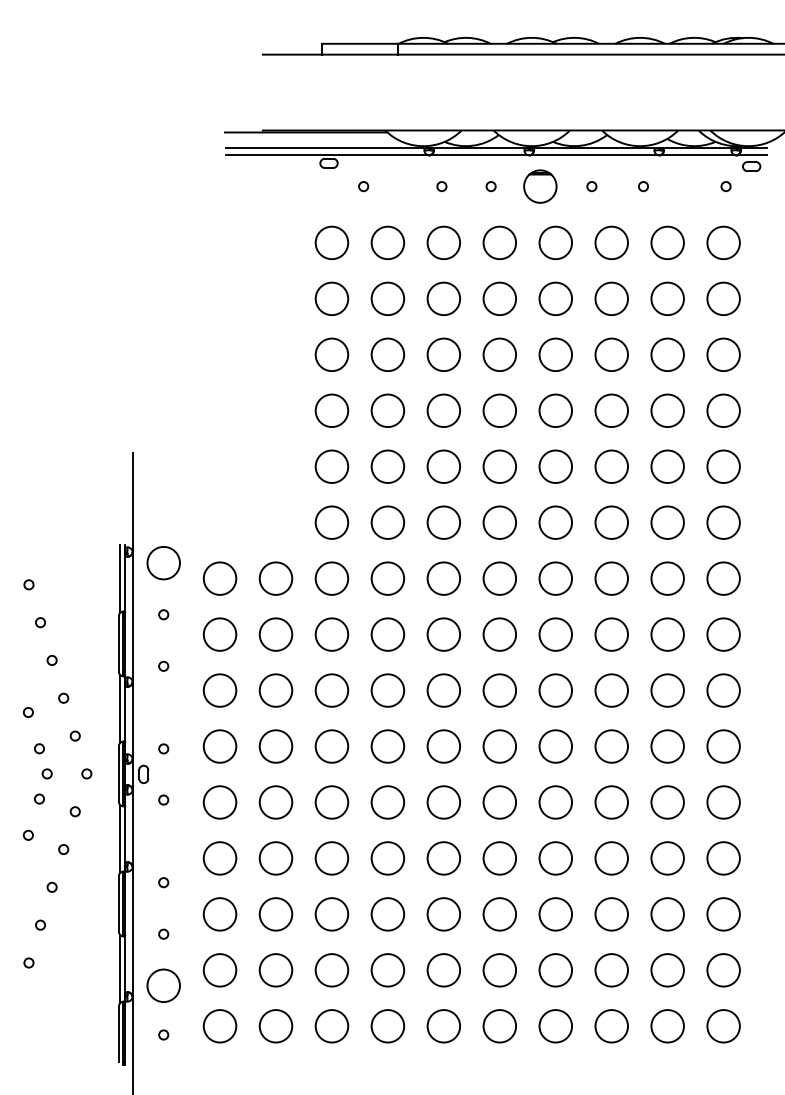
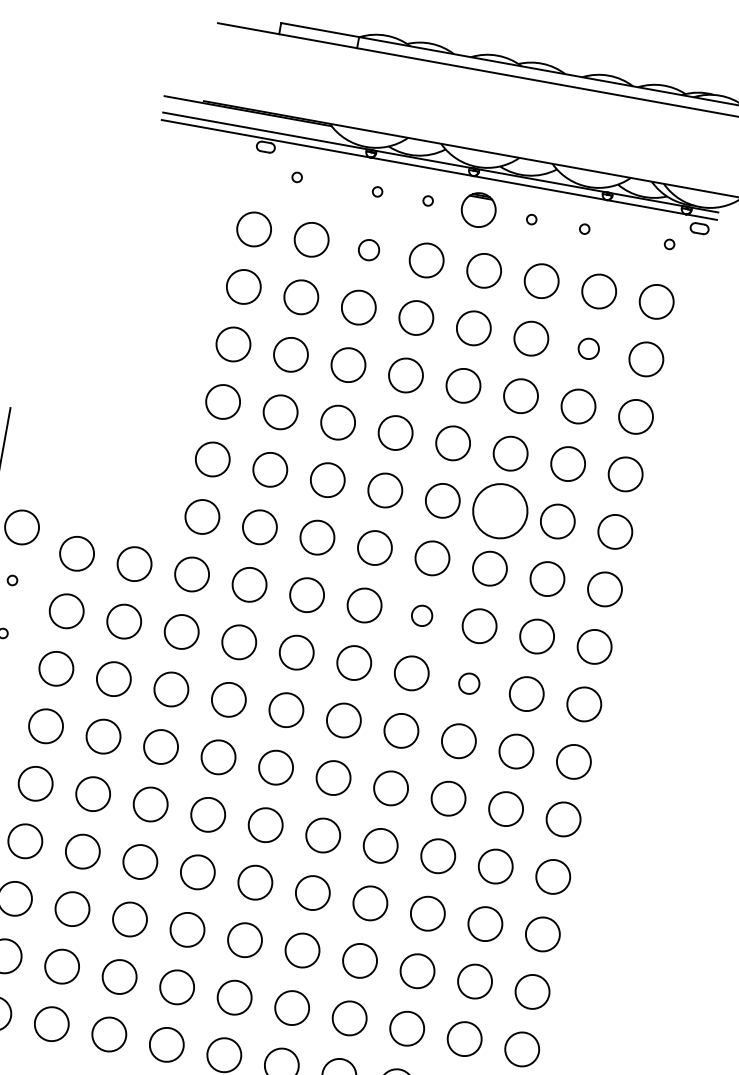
circle: (443, 242) -> (368, 249), size x0.6
circle: (667, 298) -> (588, 348), size x0.6
circle: (611, 466) -> (500, 510), size x1.6
circle: (555, 578) -> (421, 615), size x0.6
circle: (611, 634) -> (469, 683), size x0.6

